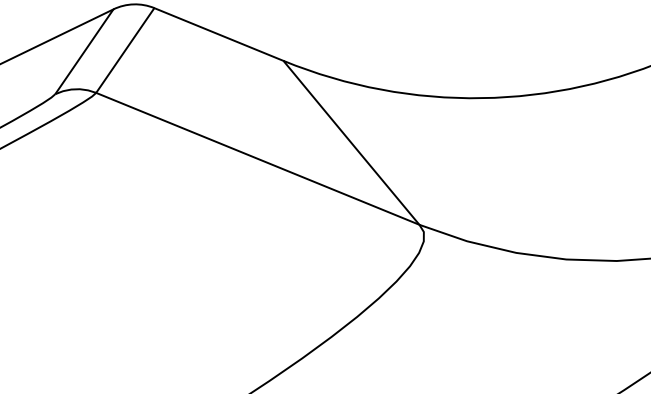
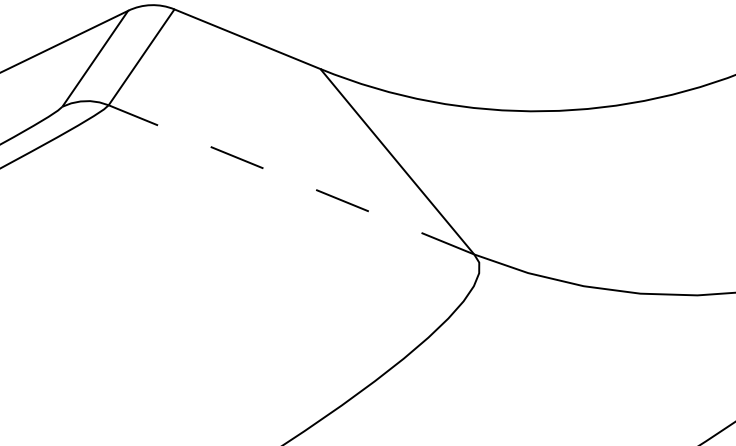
line: (257, 158) -> (291, 179), solid -> dashed

